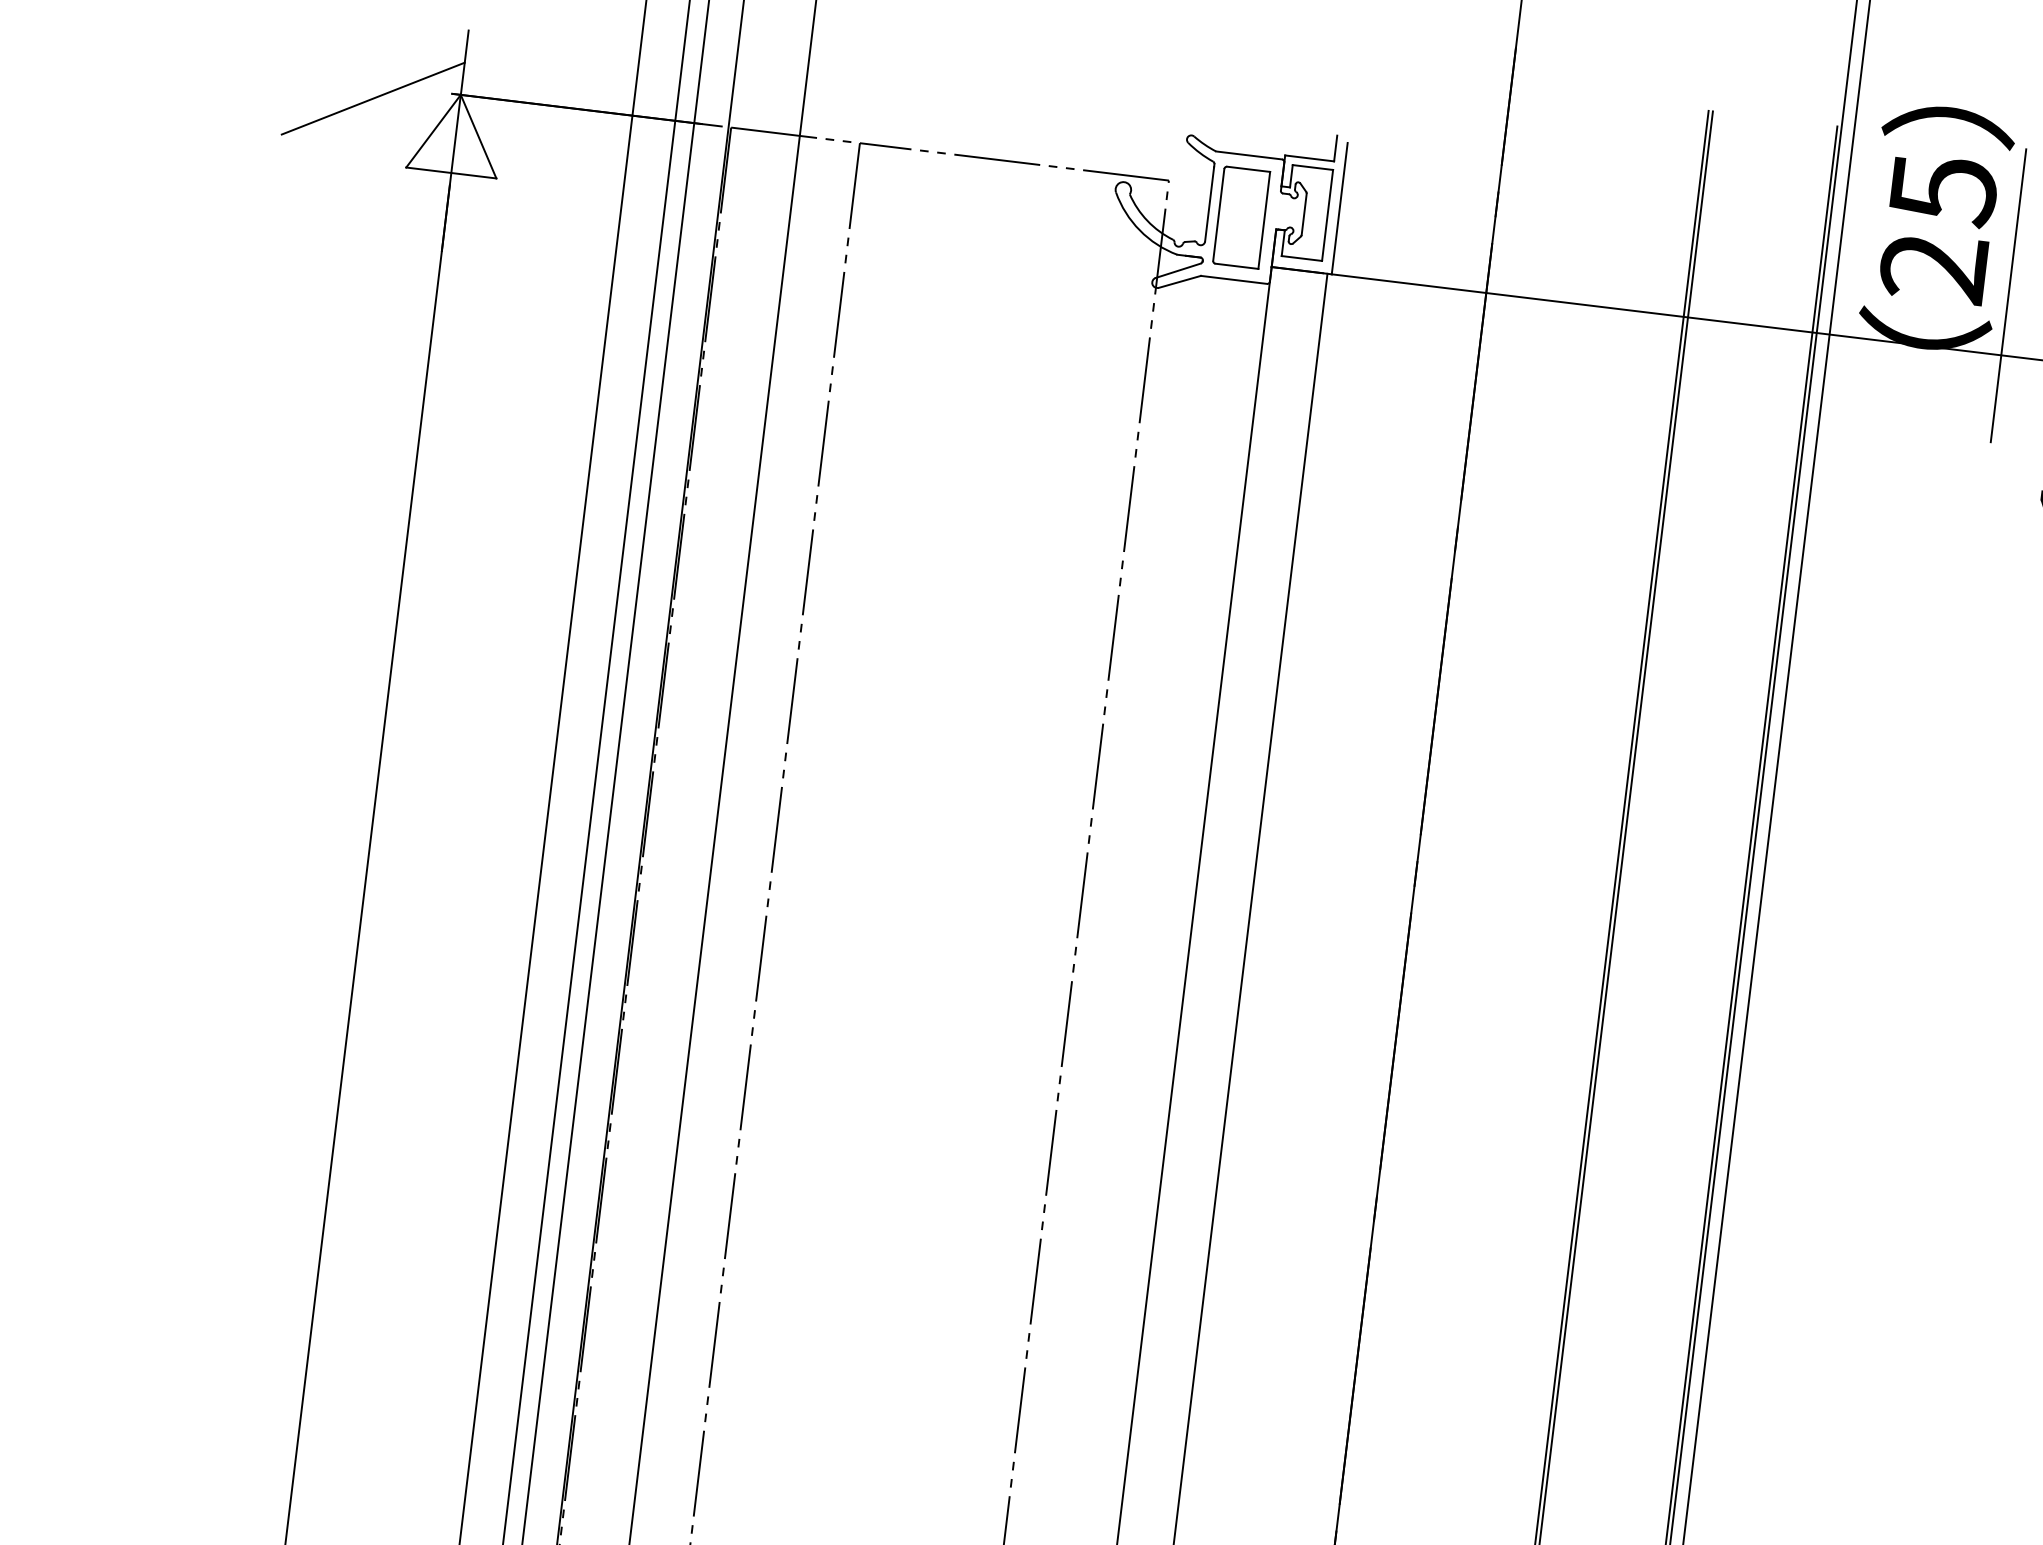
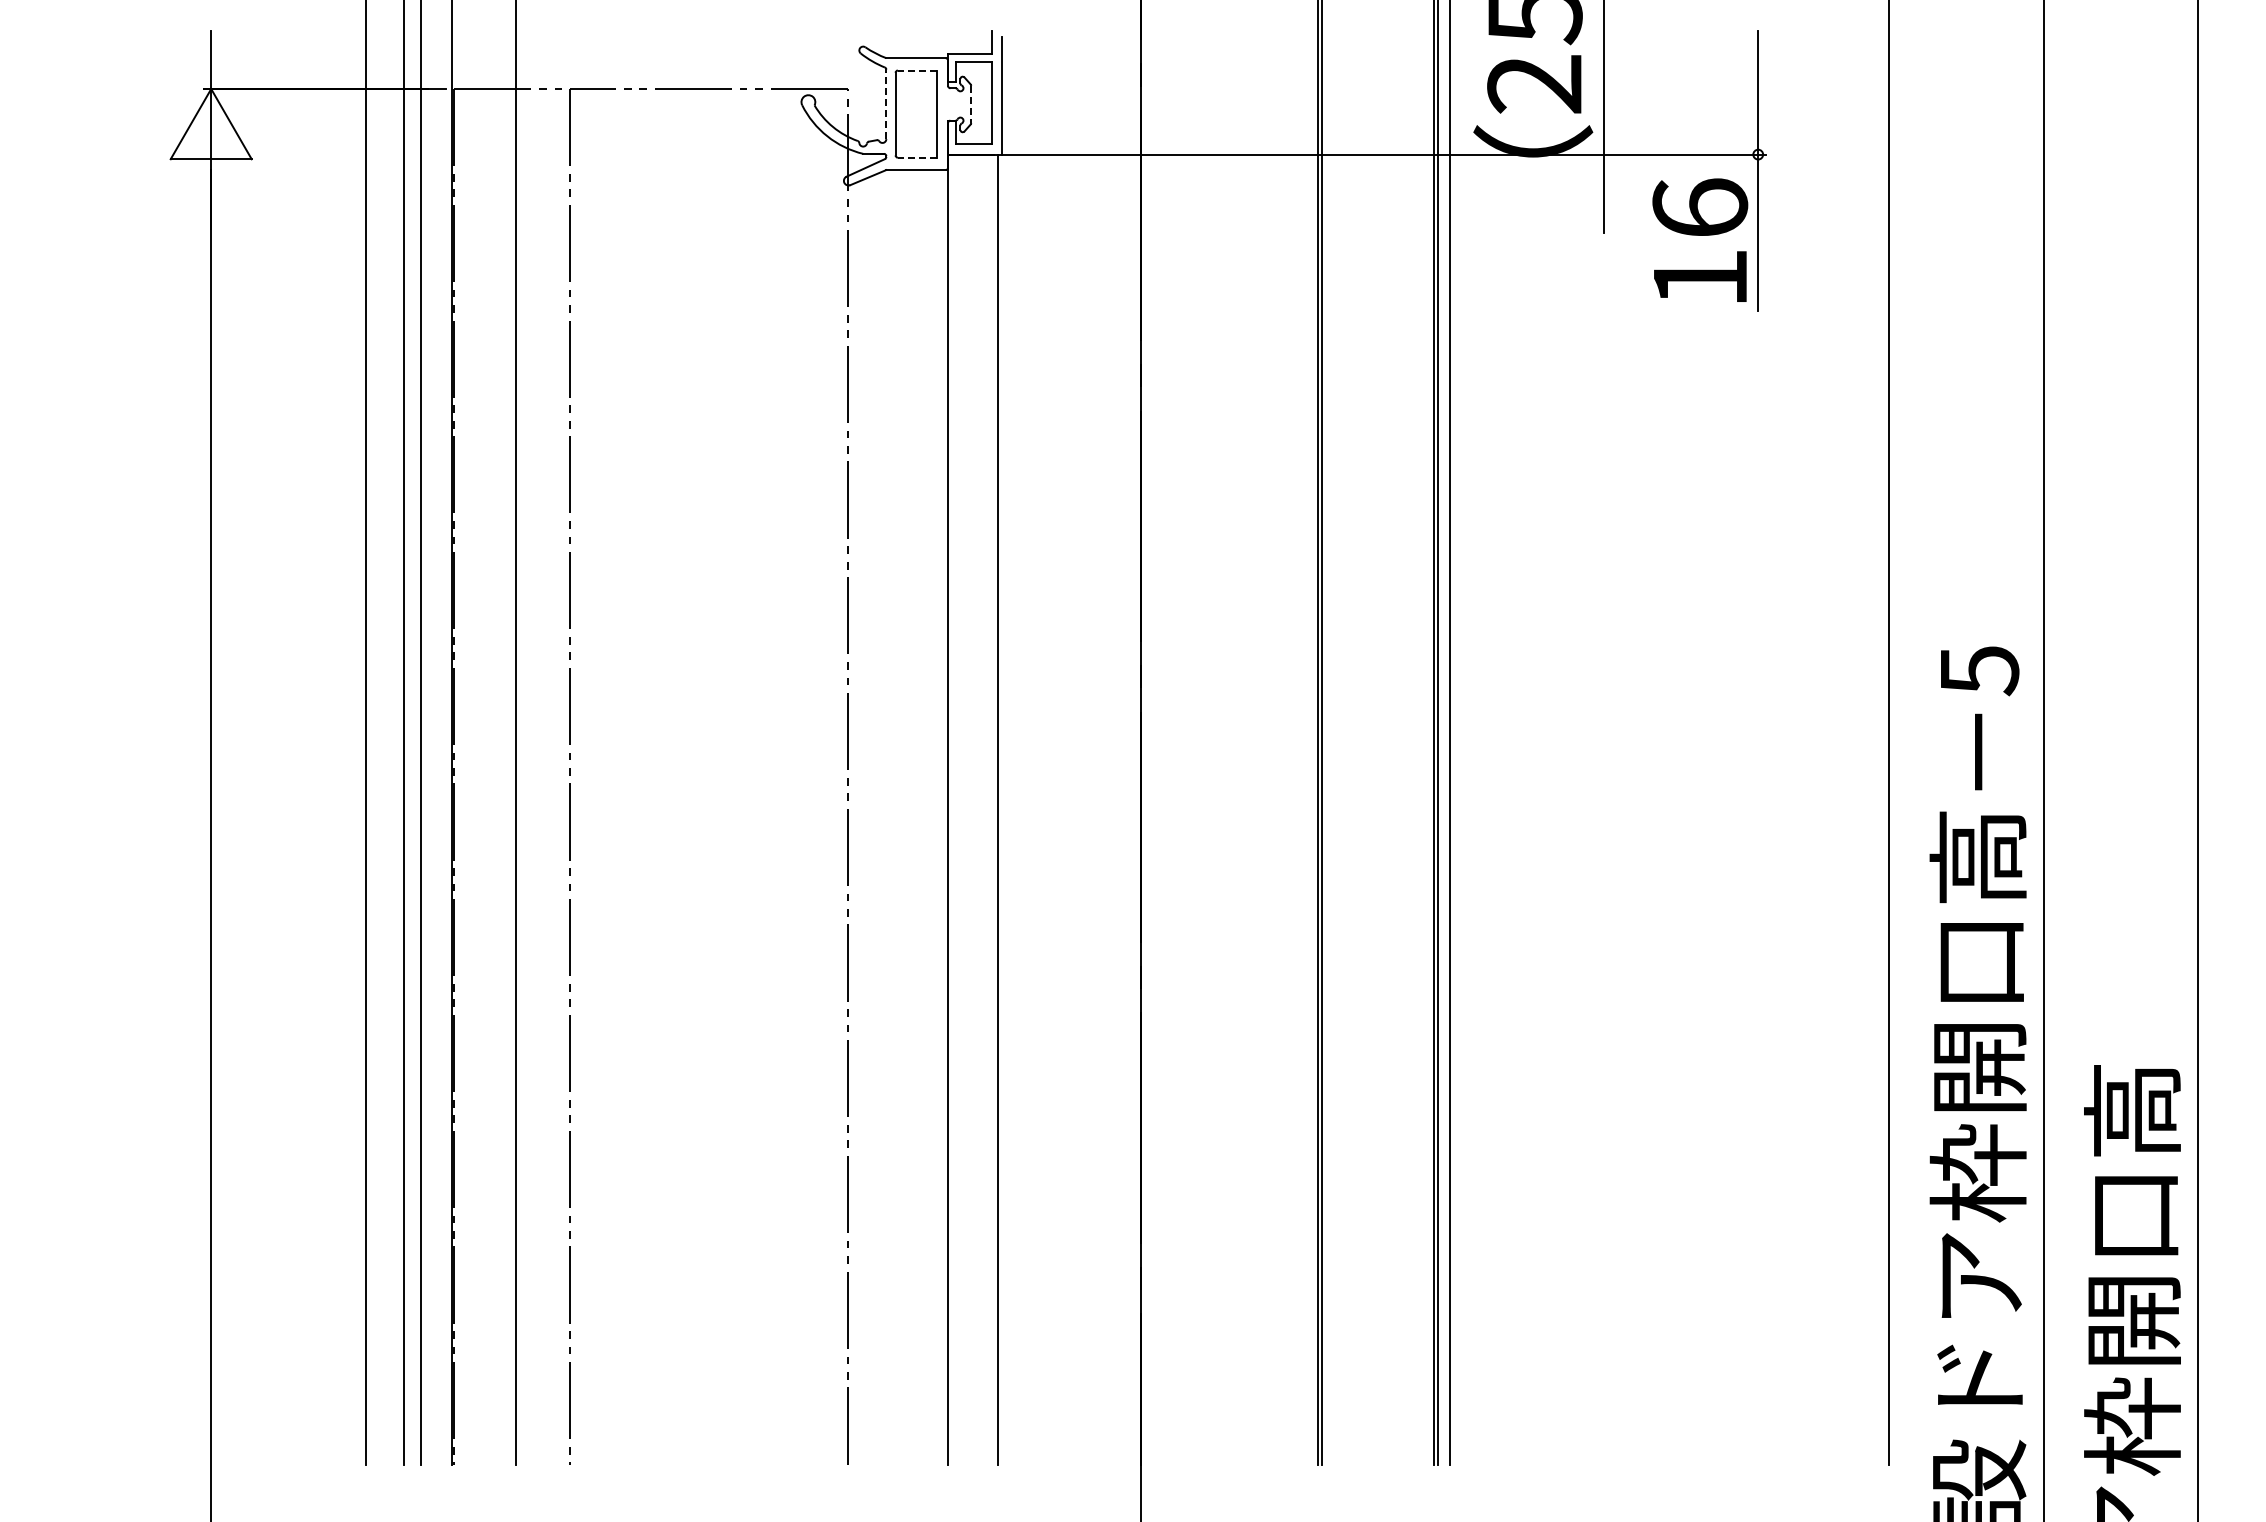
line: (372, 98) -> (133, 101), removed
line: (1247, 169) -> (916, 70), solid -> dashed
line: (1209, 204) -> (886, 105), solid -> dashed
line: (1304, 214) -> (971, 104), solid -> dashed
line: (1236, 265) -> (916, 157), solid -> dashed

